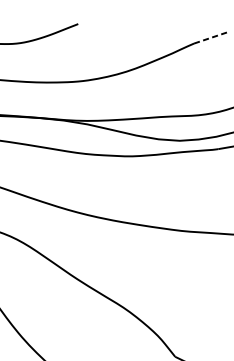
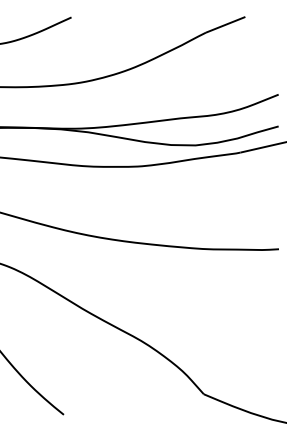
line: (212, 37) -> (226, 24), dashed -> solid

